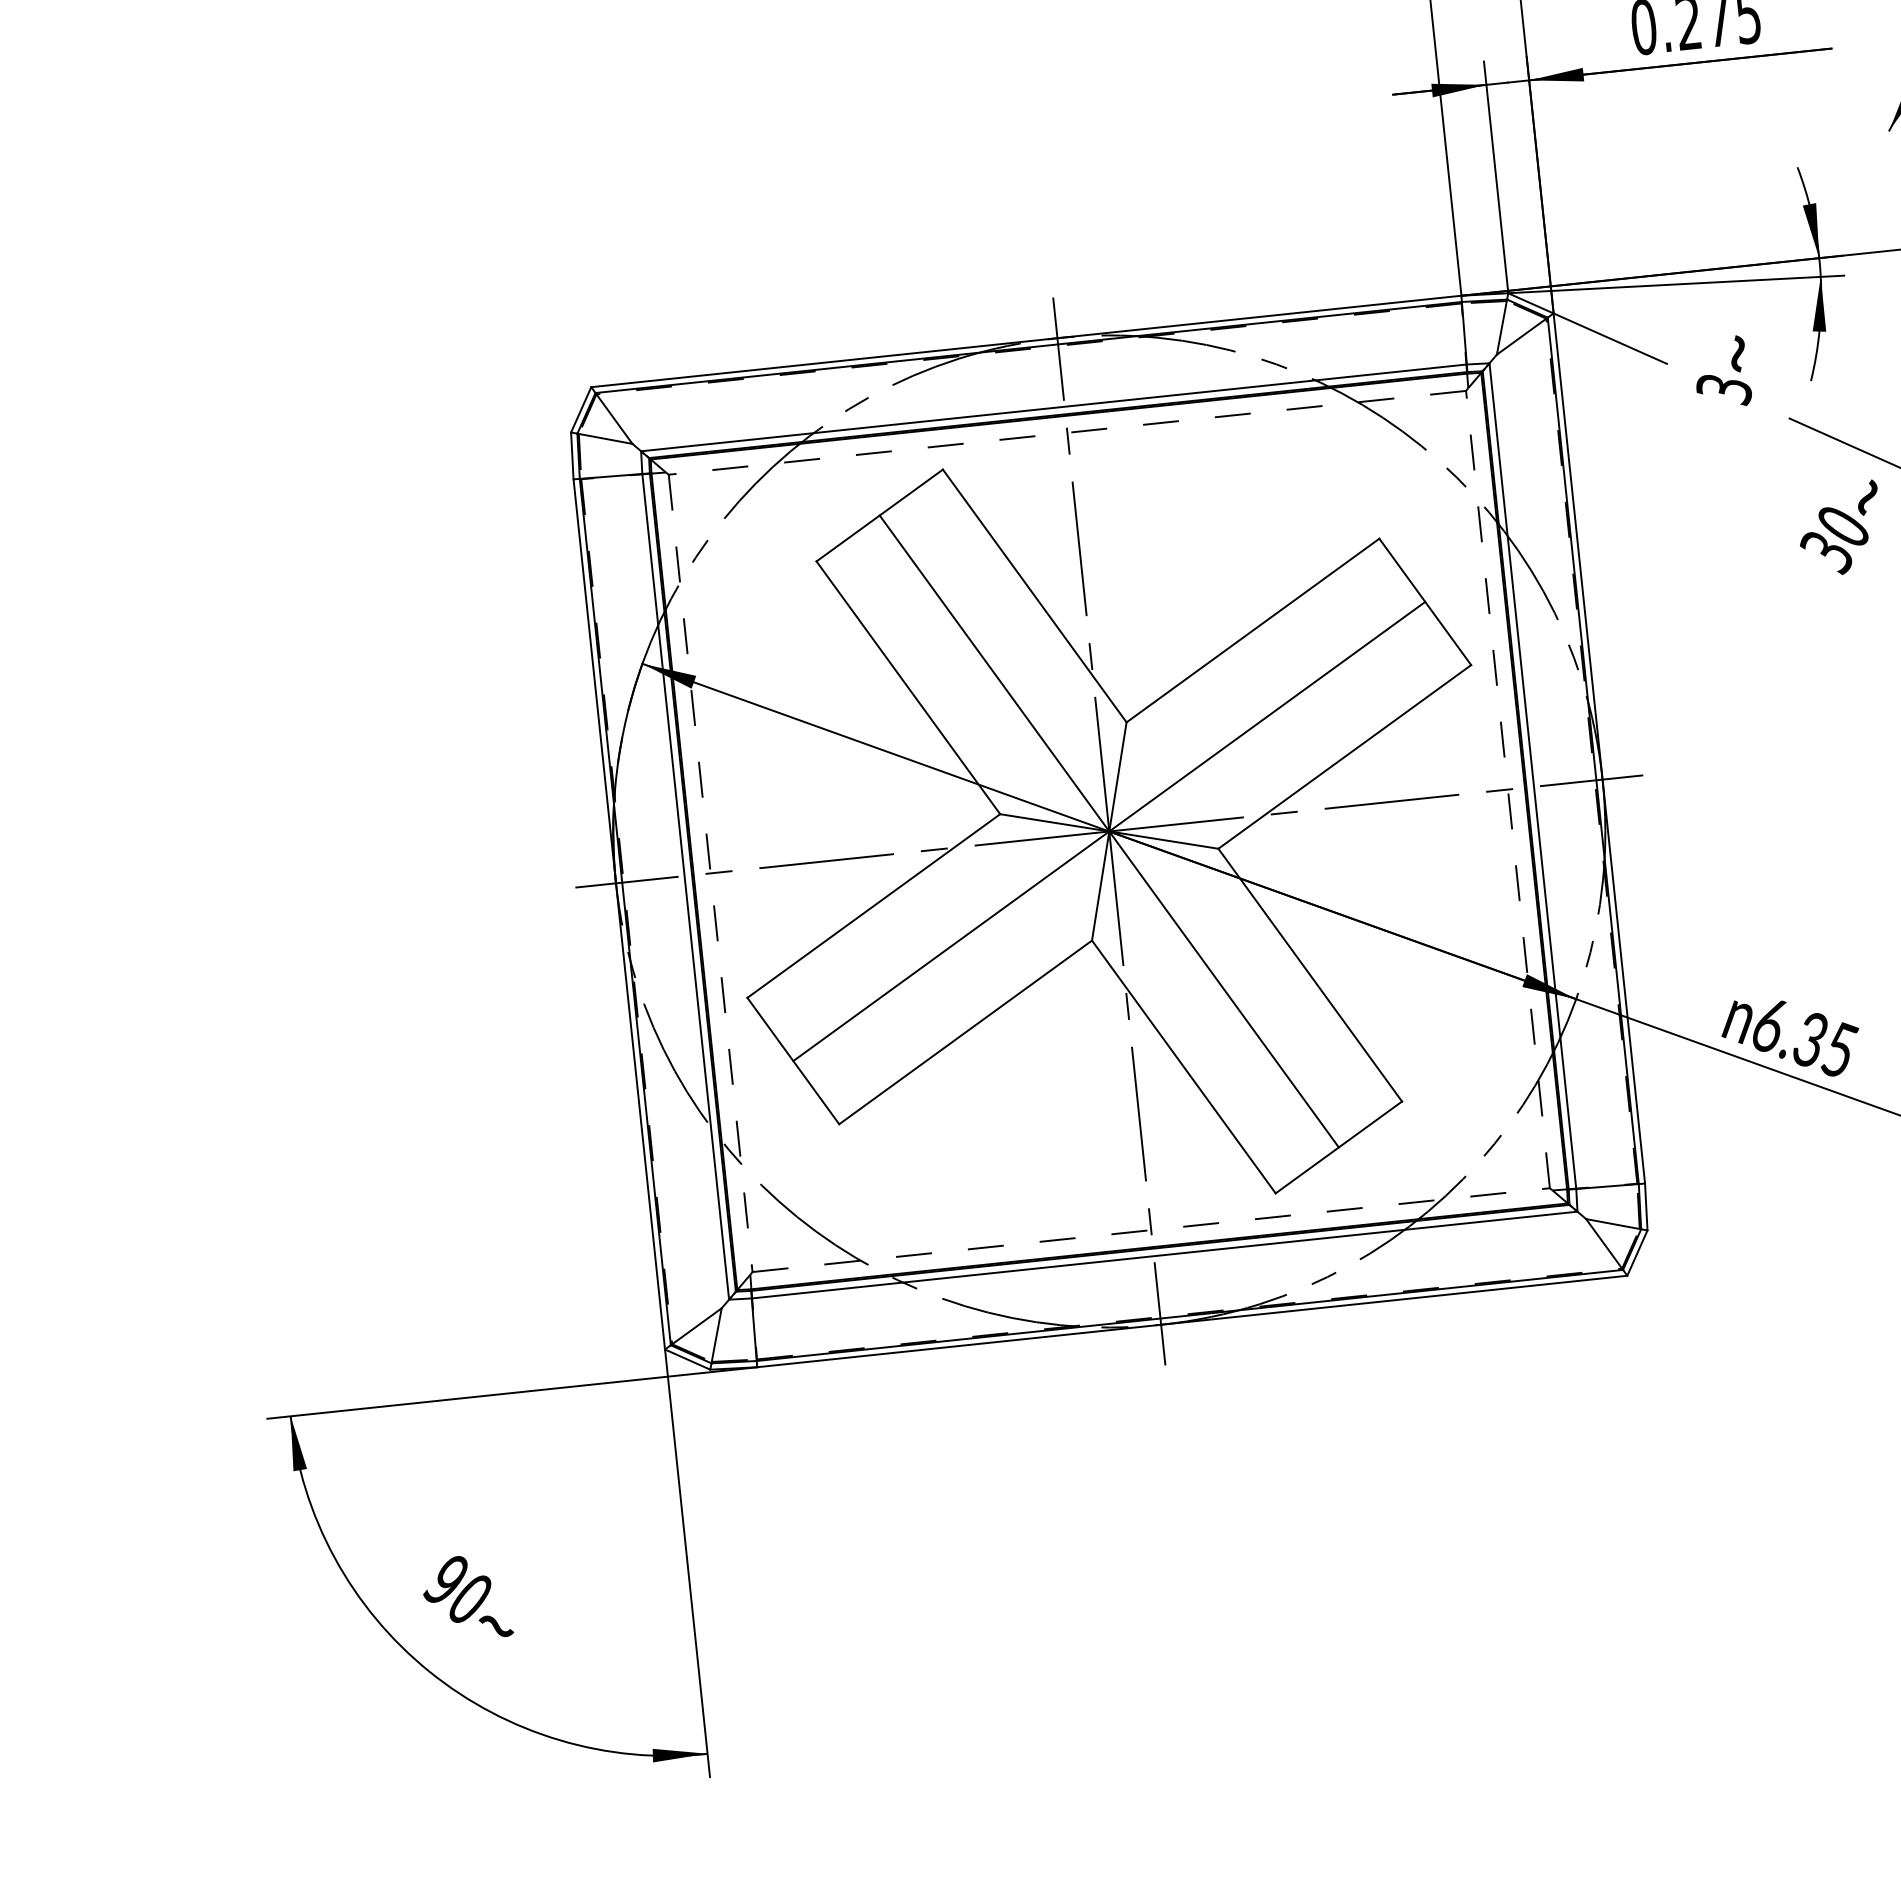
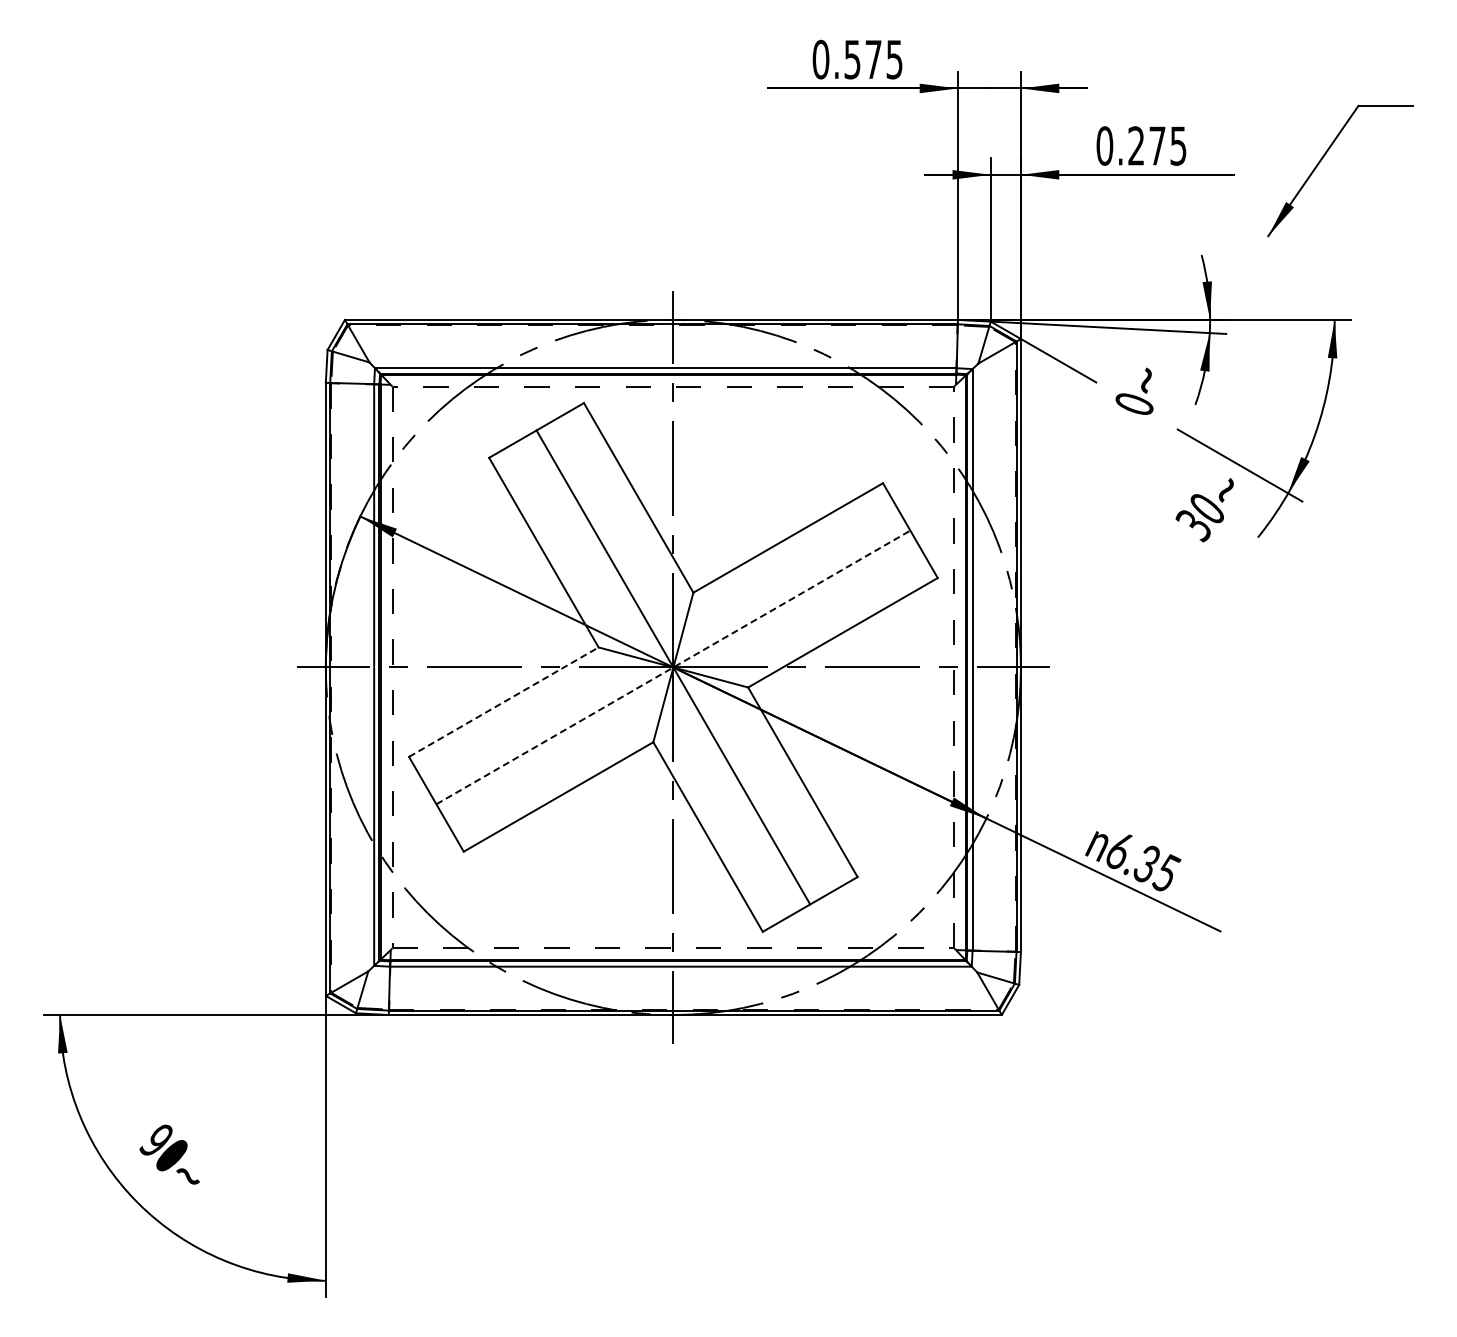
text: (1724, 390) -> (1134, 405), 3 -> 0
line: (1109, 831) -> (673, 667), solid -> dashed
line: (874, 904) -> (504, 701), solid -> dashed

